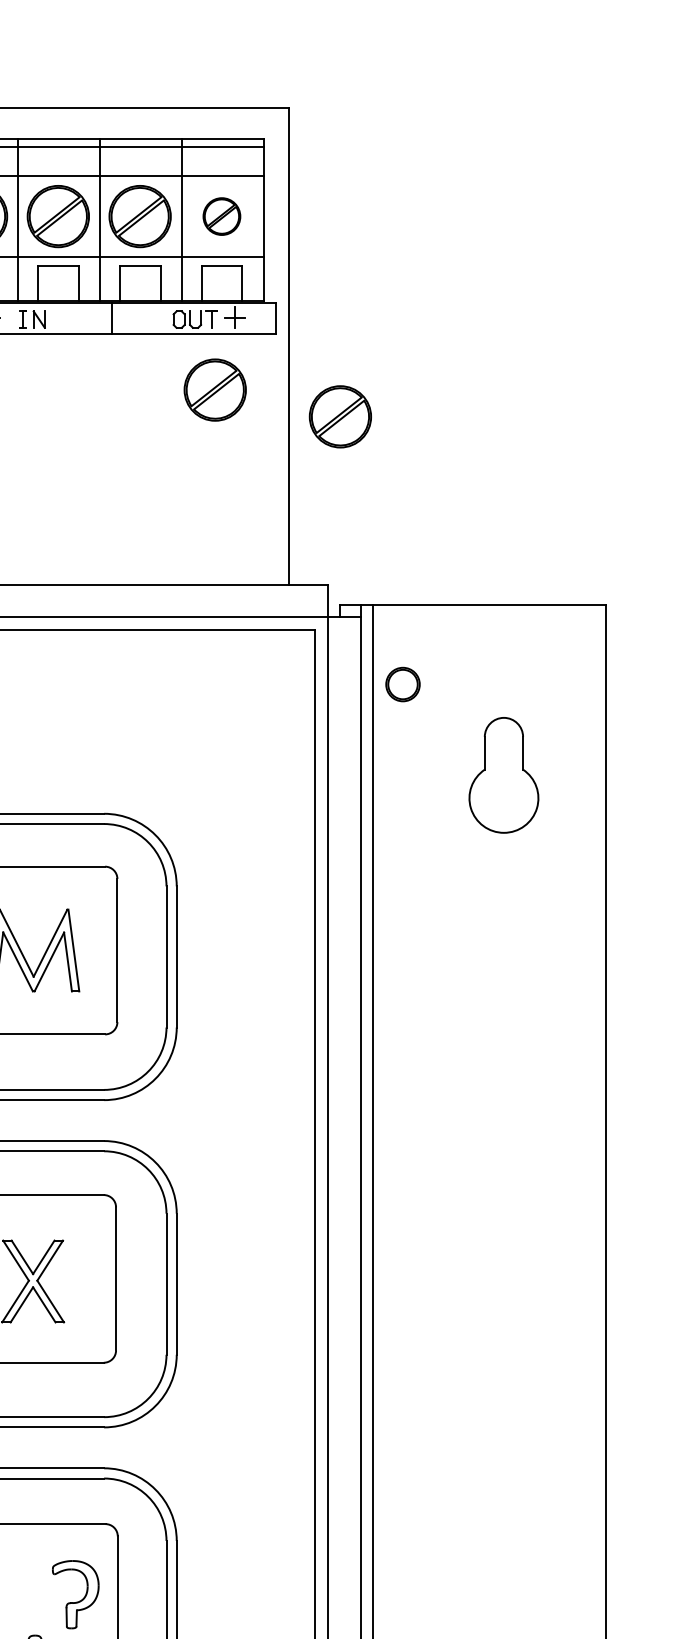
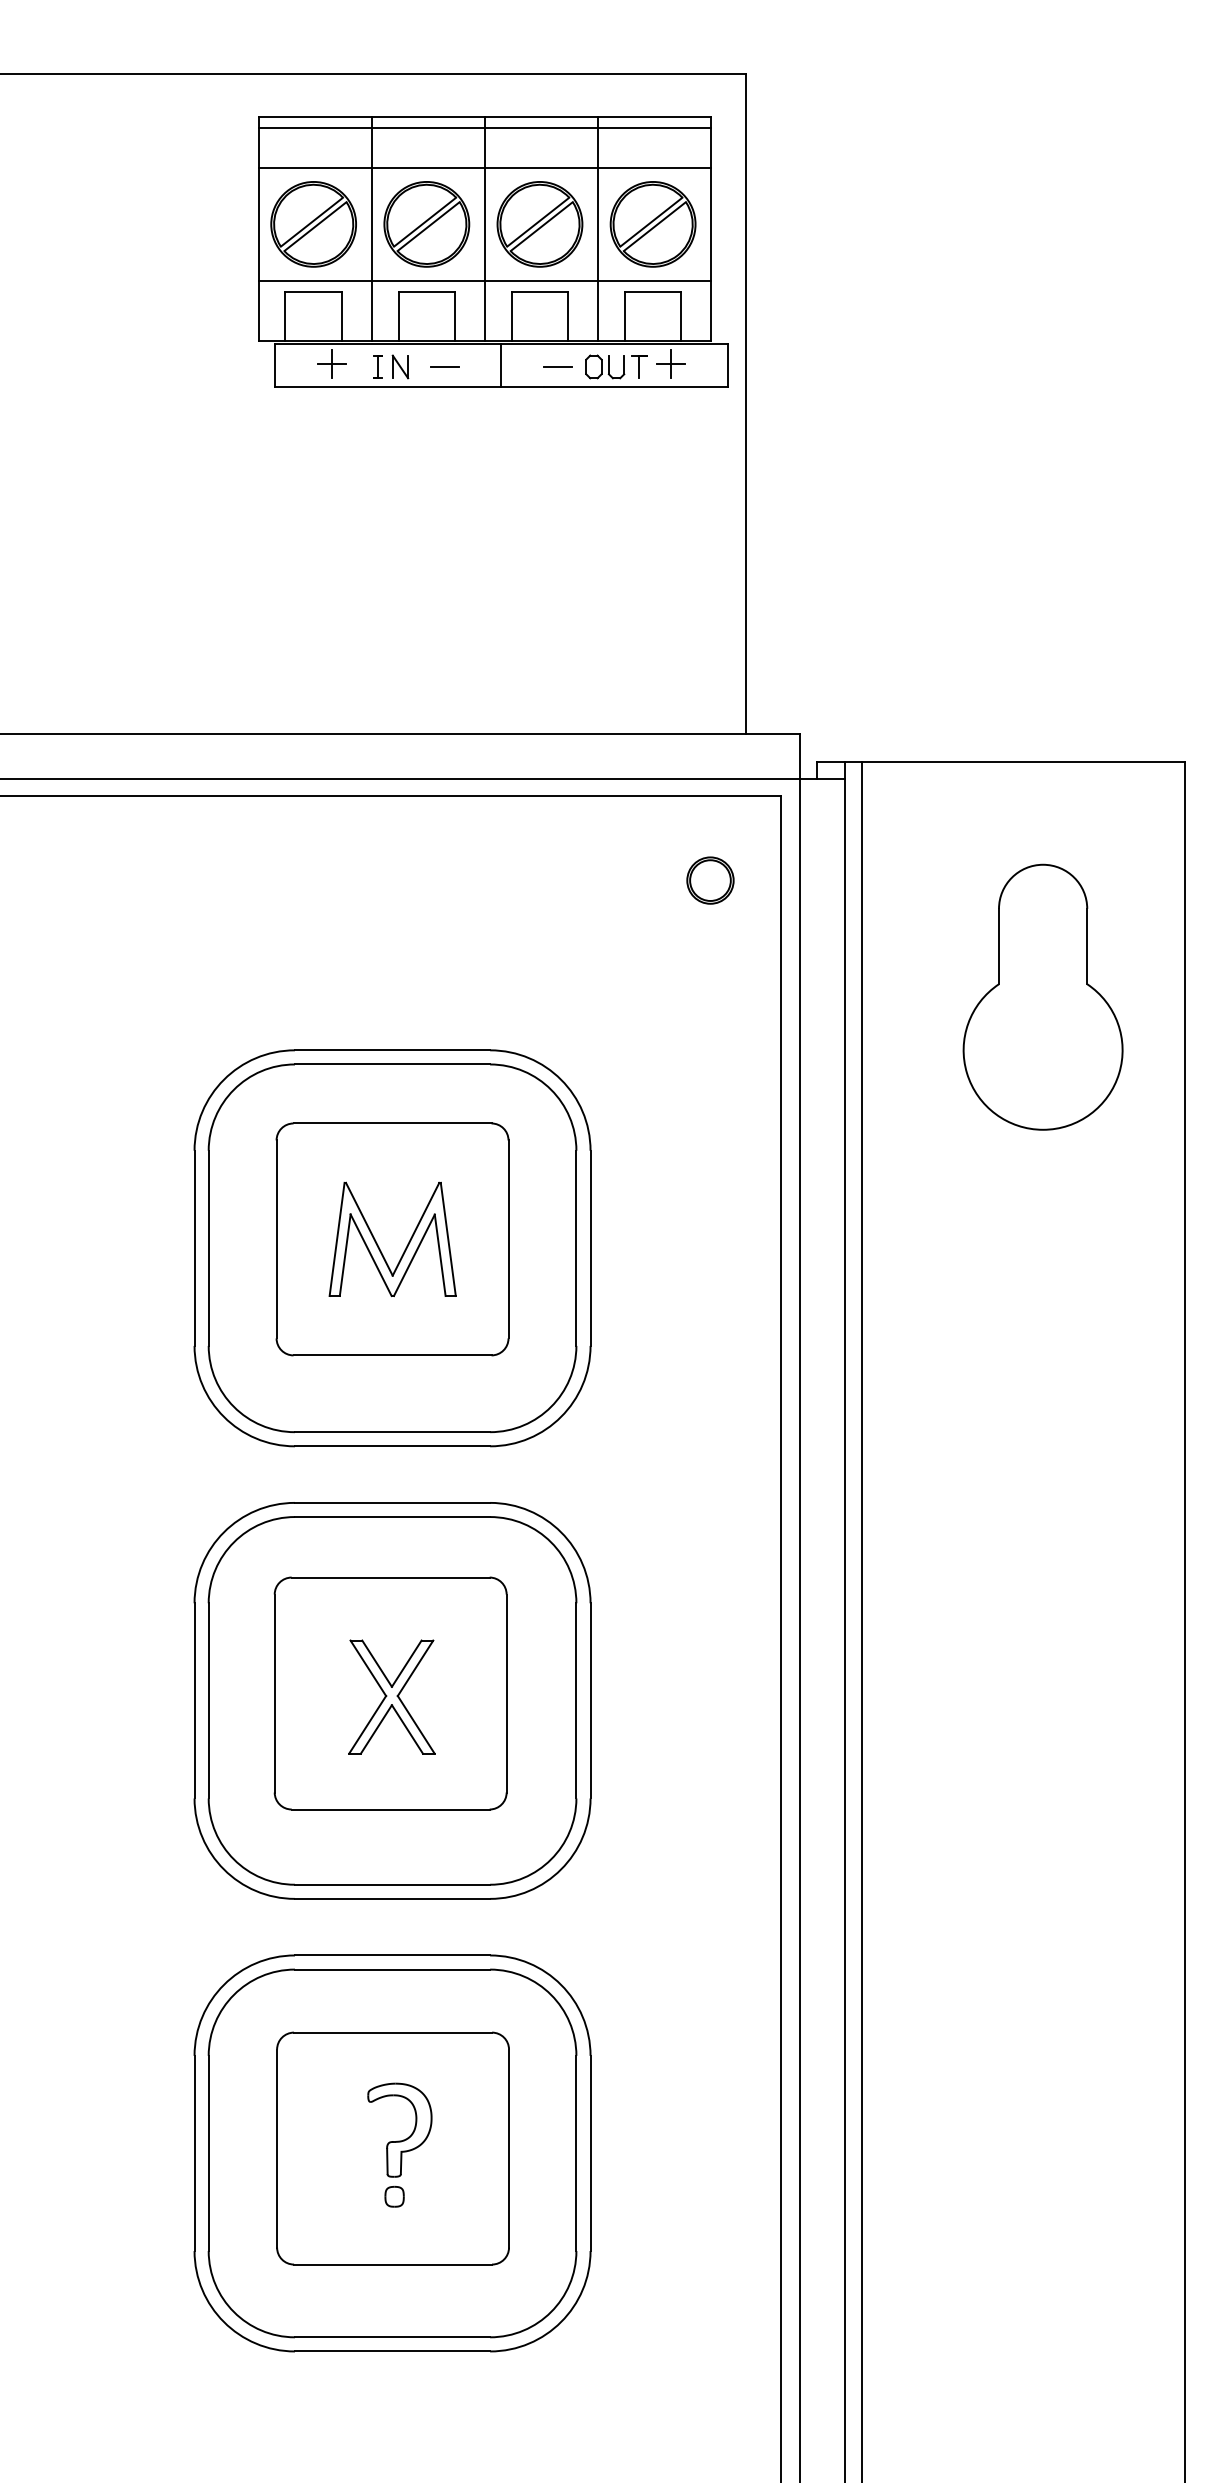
part: (221, 216) -> (652, 224), size x1.67
line: (71, 319) -> (444, 366), added
line: (152, 319) -> (557, 366), added
part: (215, 390) -> (643, 464), removed
part: (340, 416) -> (816, 501), removed
part: (403, 684) -> (710, 880), moved
part: (503, 774) -> (1042, 996), size x1.67
part: (78, 1601) -> (403, 2139), moved

